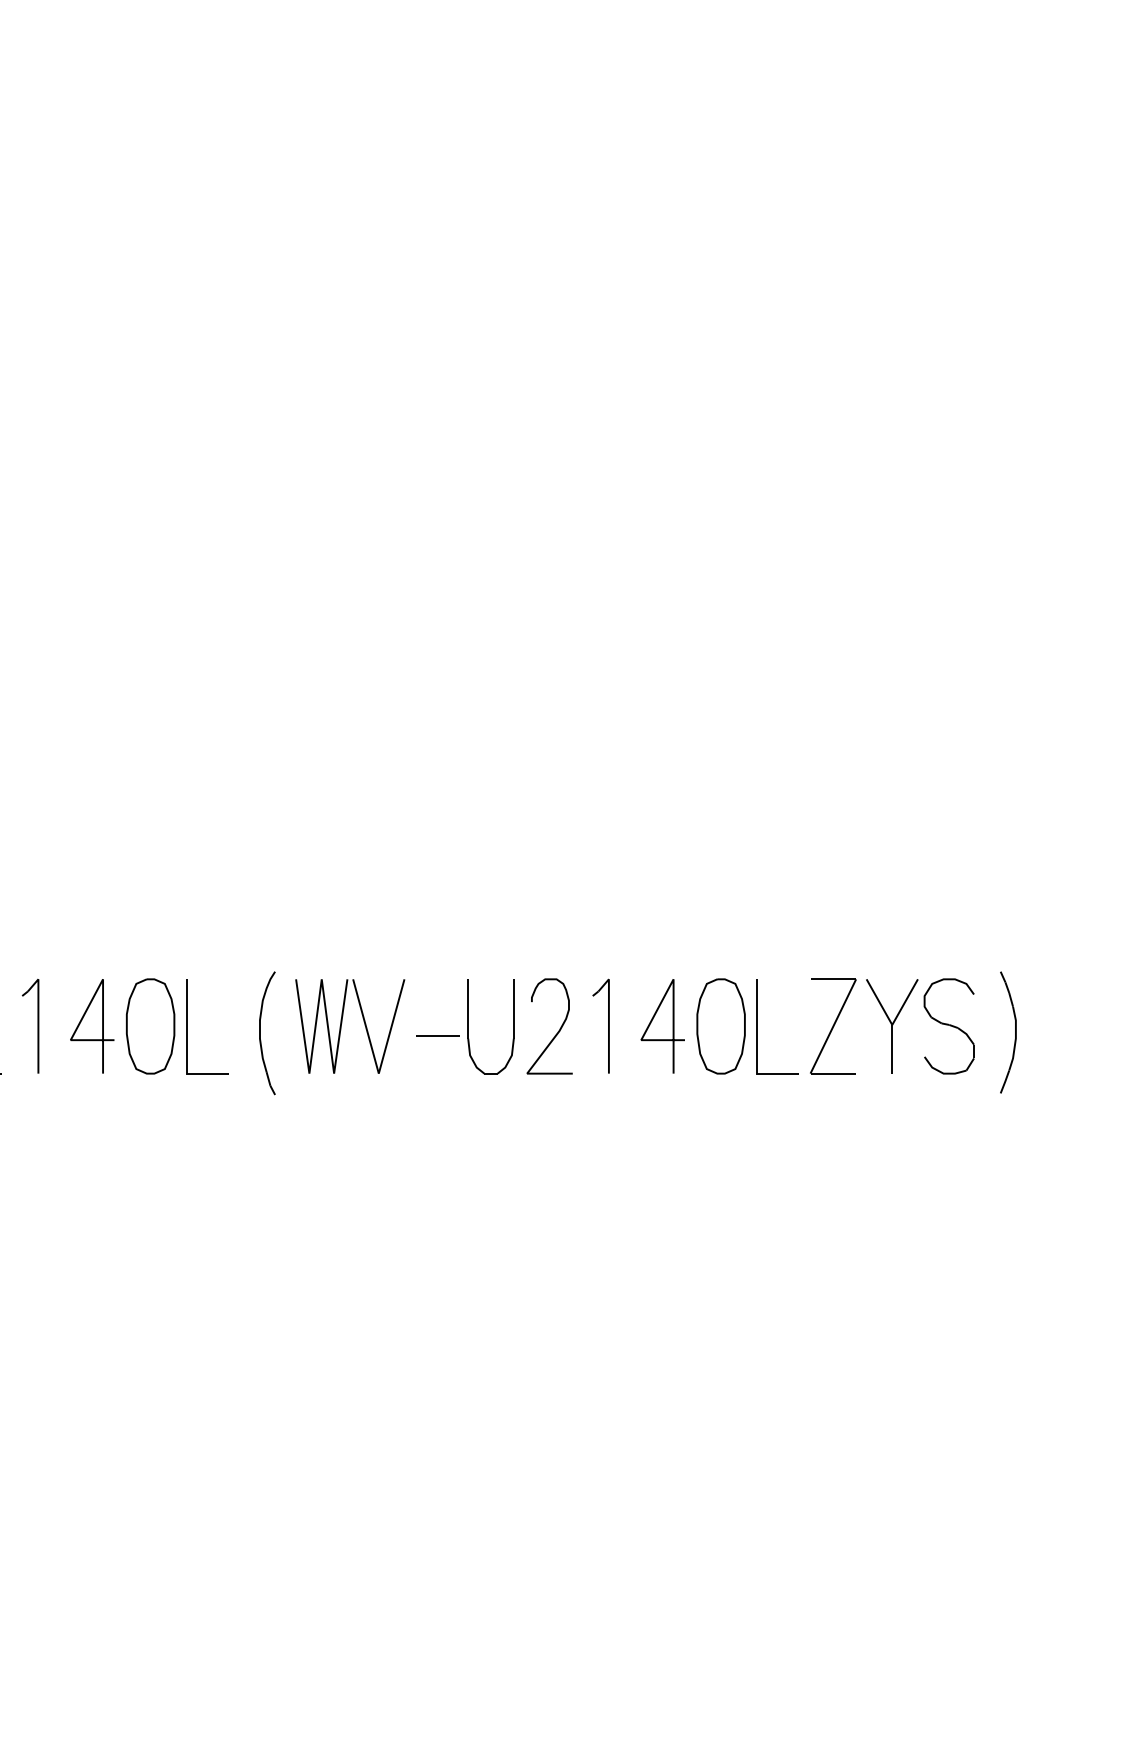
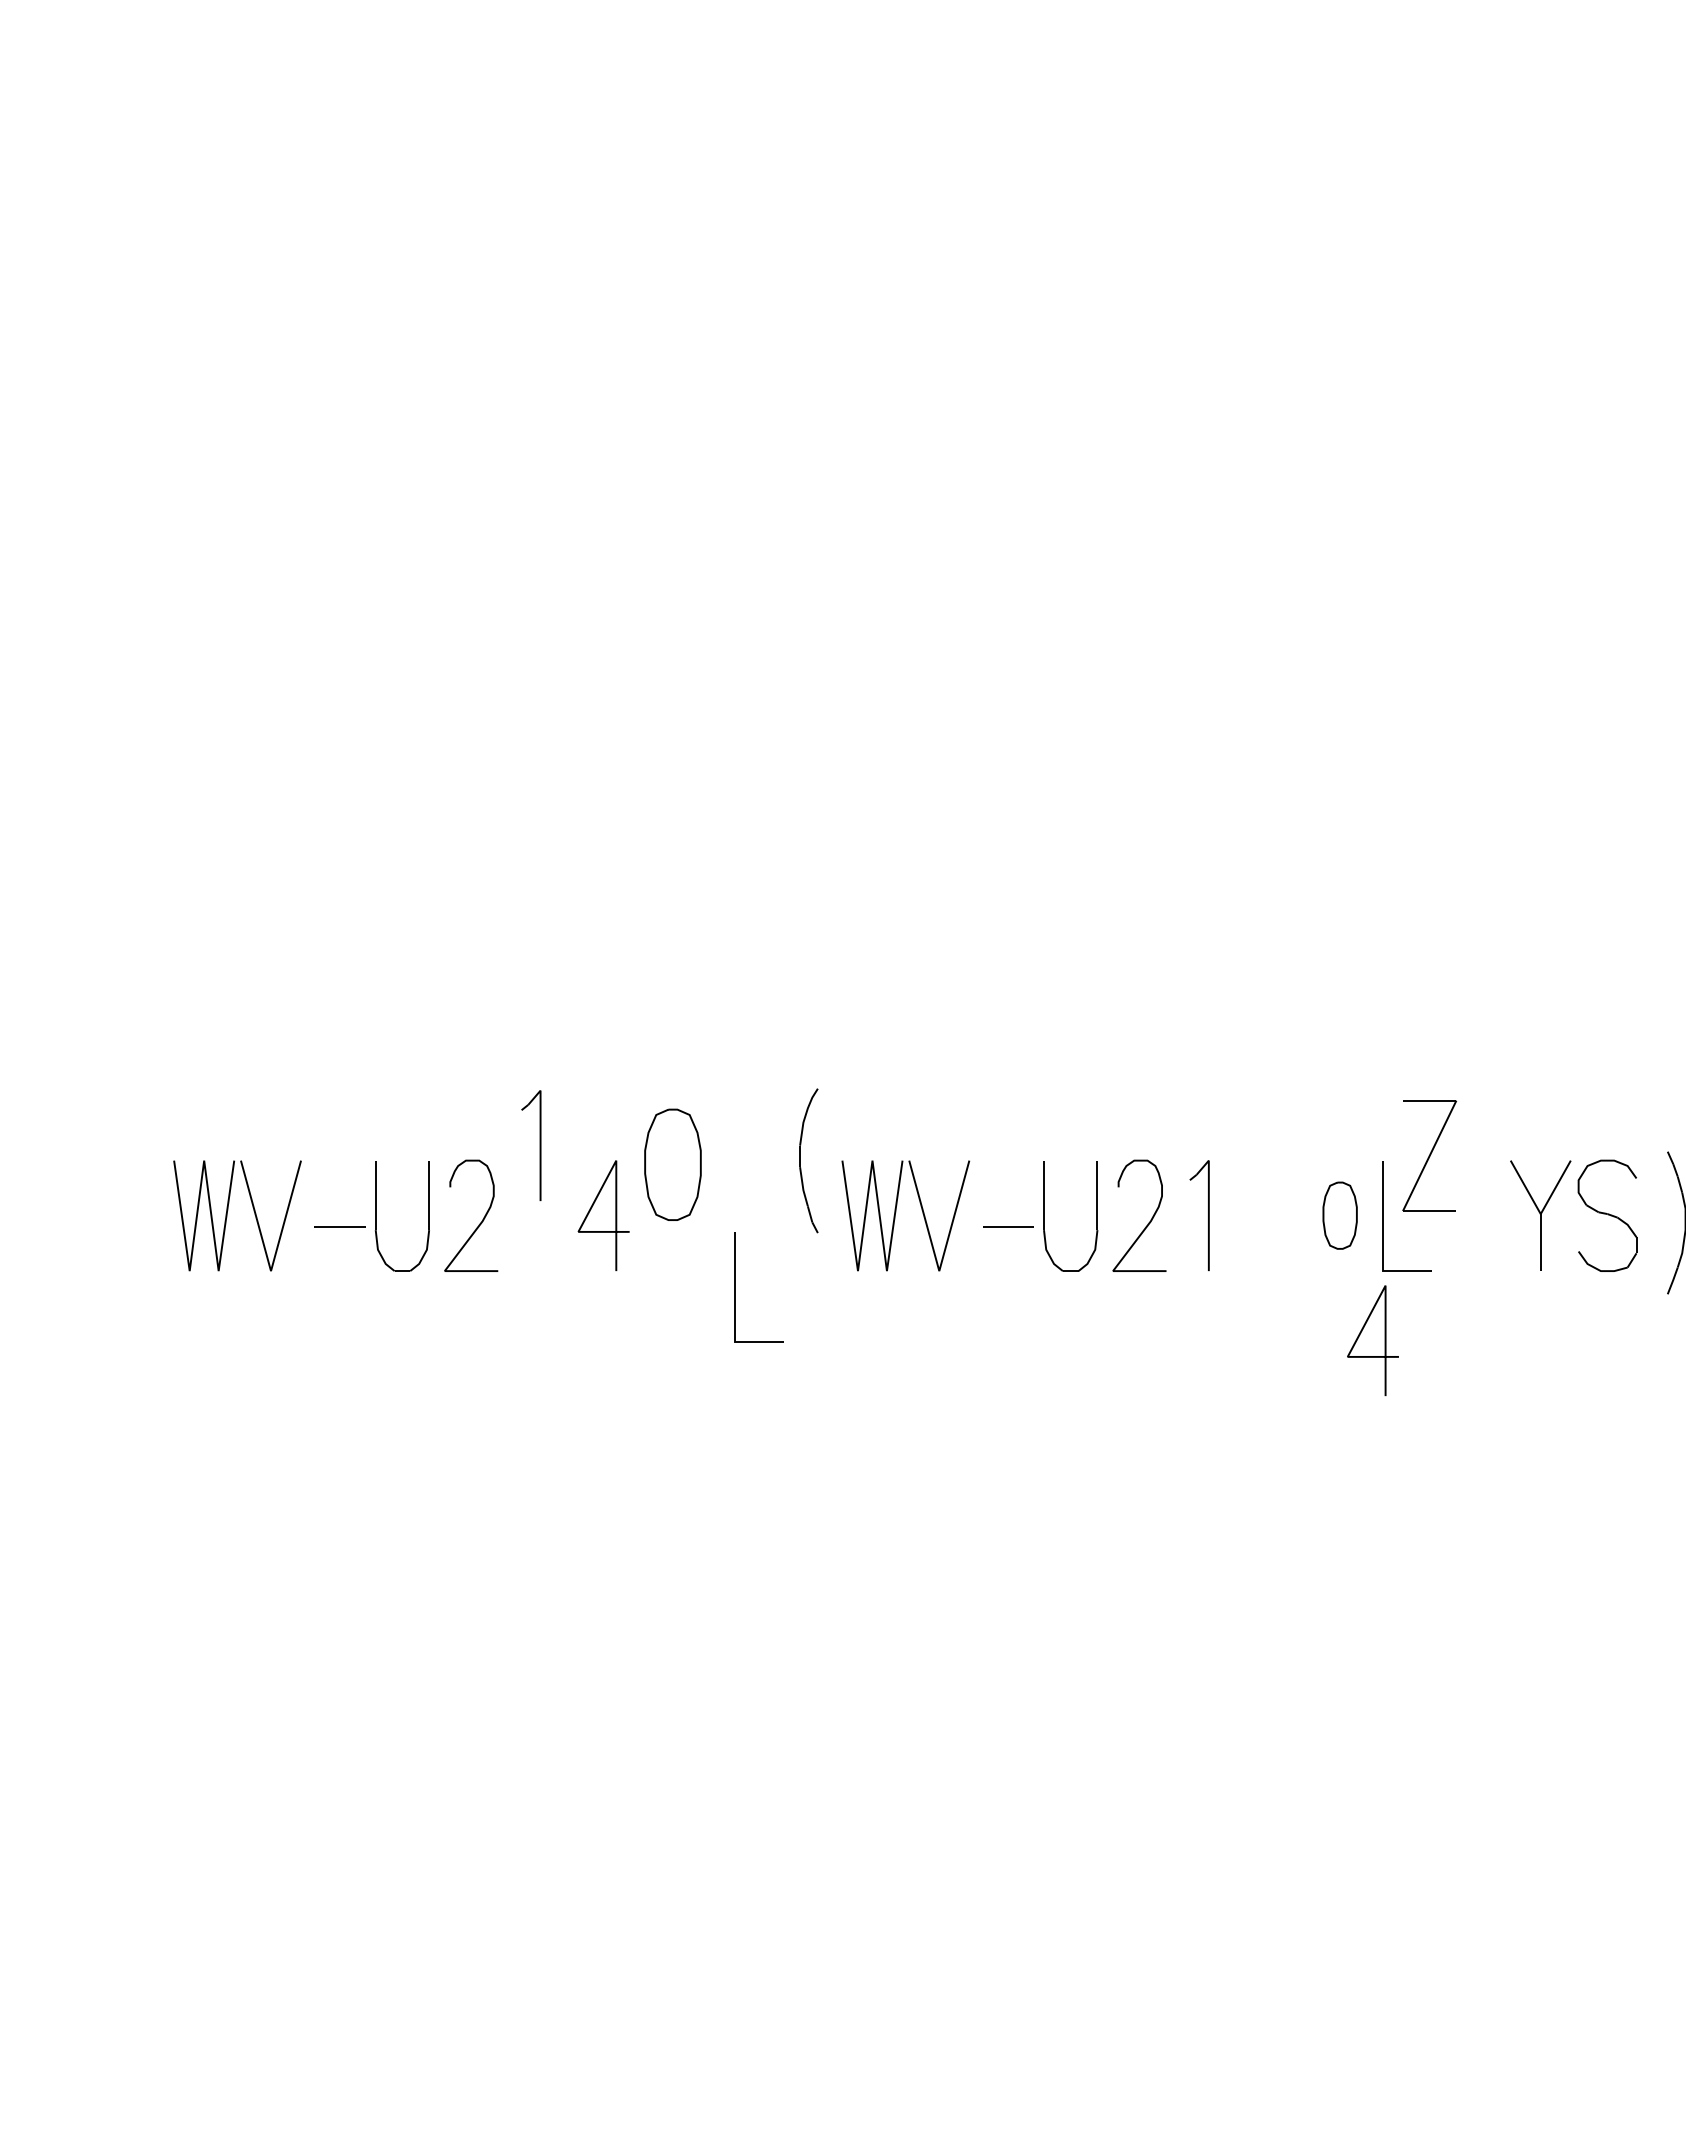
part: (37, 1026) -> (539, 1145), moved
part: (150, 1026) -> (672, 1164), moved
line: (672, 1026) -> (1384, 1340), moved
part: (720, 1026) -> (1339, 1215), size x0.6
part: (833, 1026) -> (1429, 1155), moved
line: (186, 1027) -> (735, 1287), moved
part: (260, 1032) -> (800, 1160), moved

